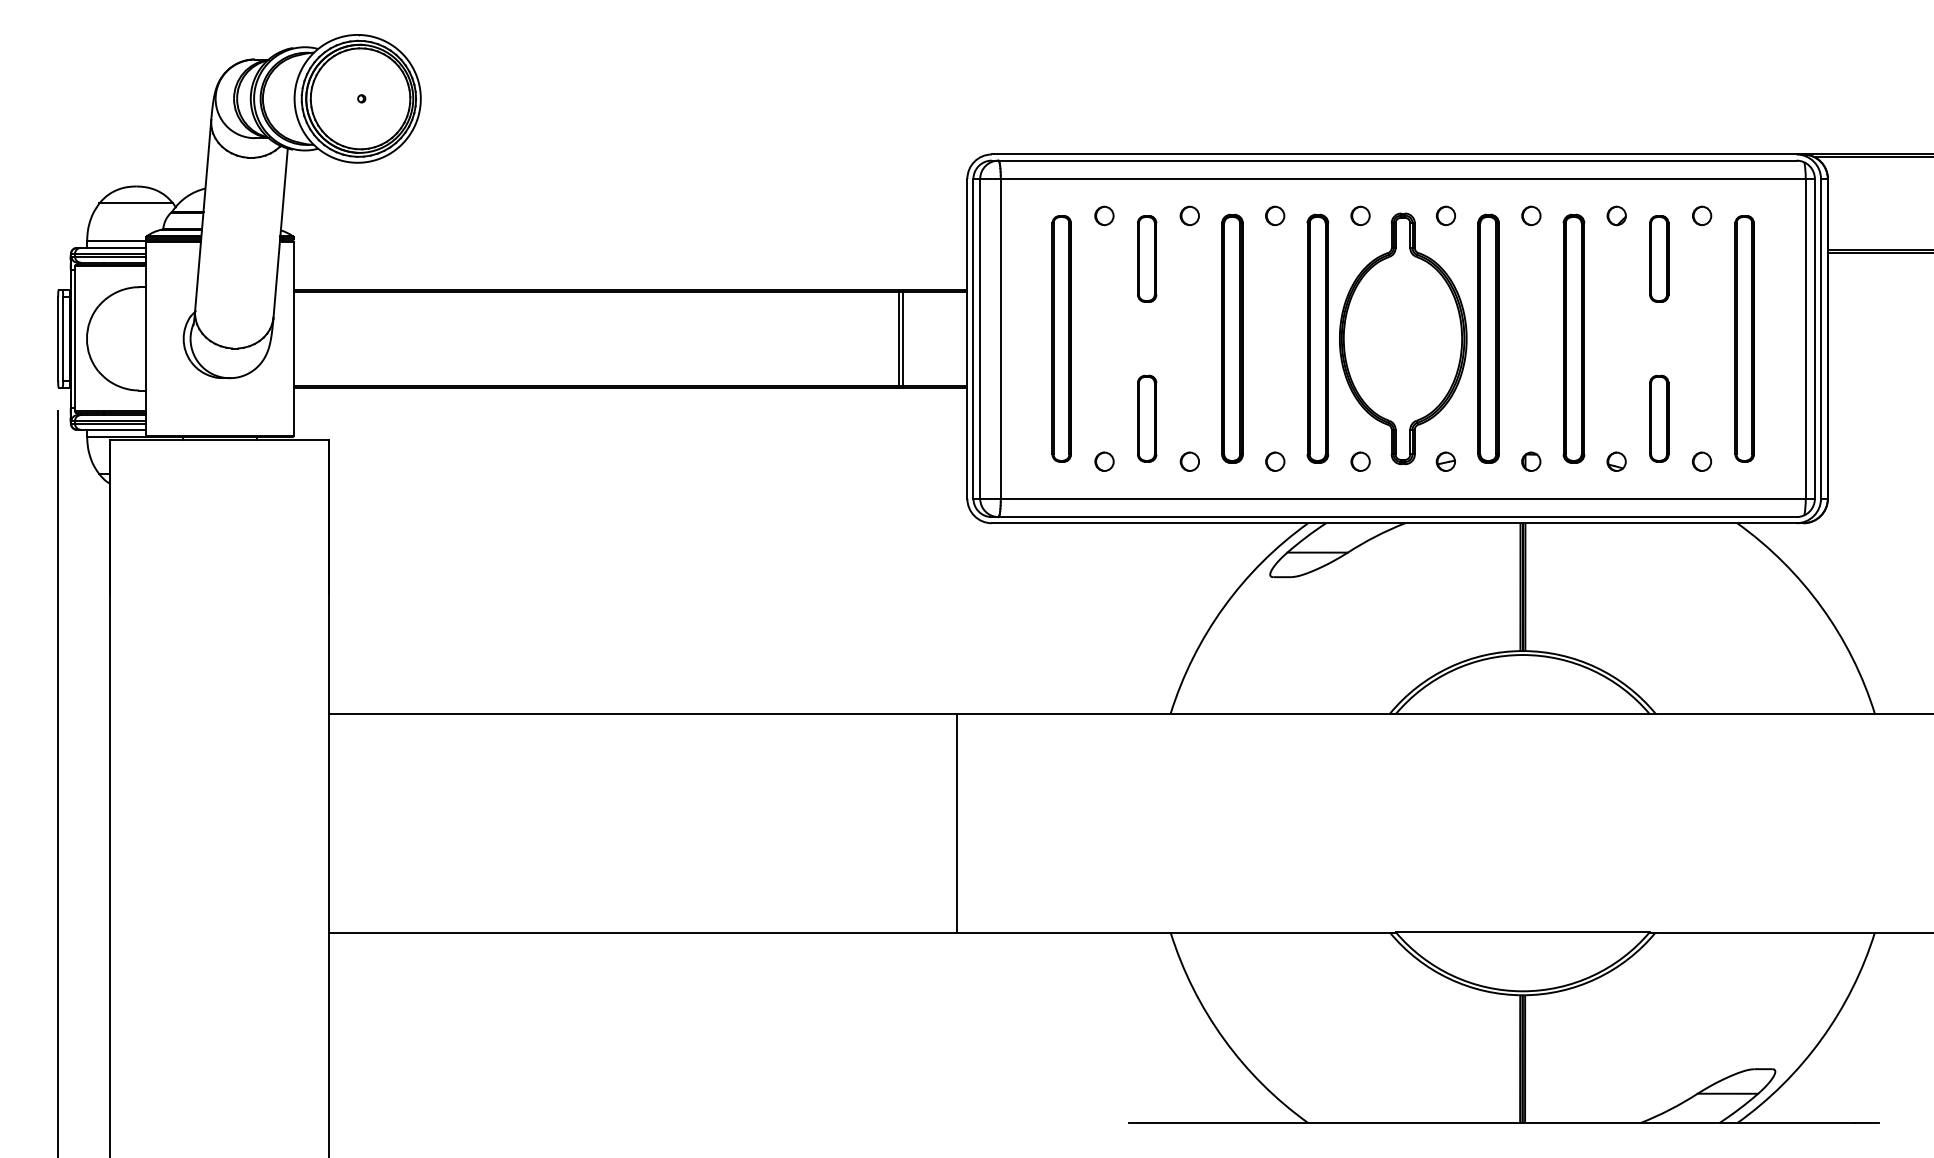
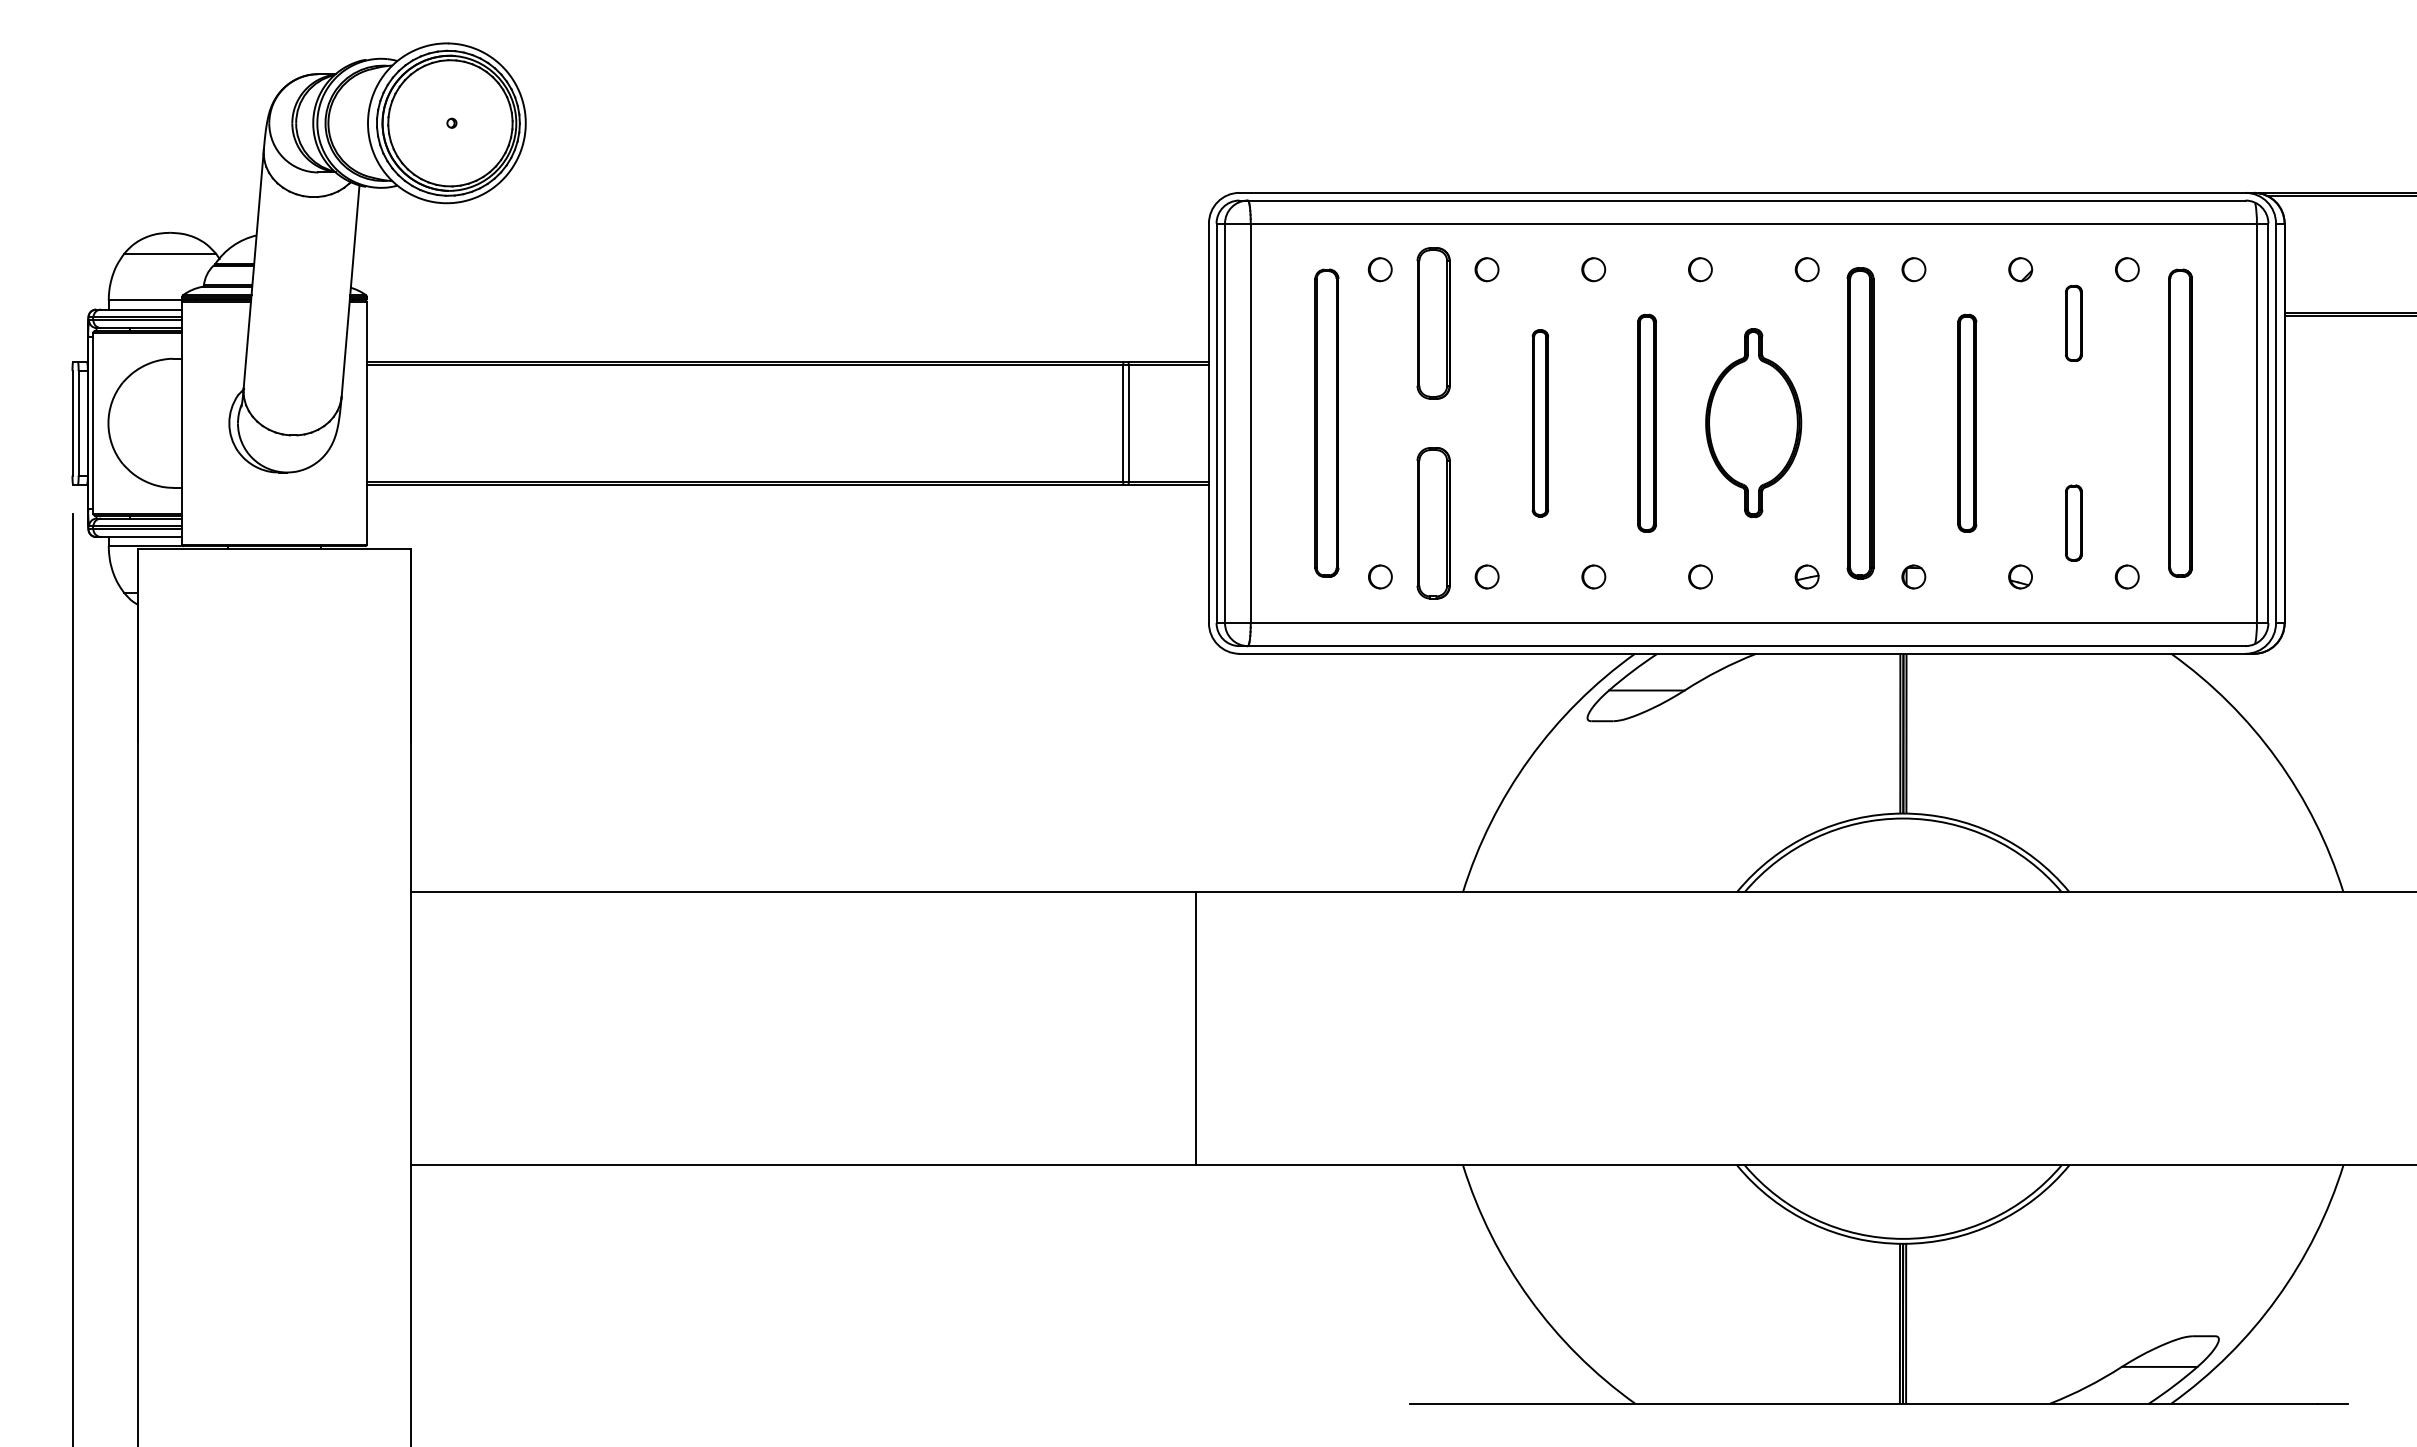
part: (1147, 258) -> (1433, 323), size x1.4
part: (1659, 258) -> (2073, 323), size x0.7
part: (1232, 338) -> (1540, 423), size x0.6
part: (1317, 338) -> (1646, 423), size x0.7
part: (1403, 338) -> (1753, 422), size x0.6
part: (1574, 338) -> (1967, 423), size x0.7
part: (1147, 418) -> (1433, 522), size x1.4
part: (1659, 418) -> (2073, 522), size x0.7

